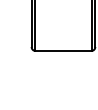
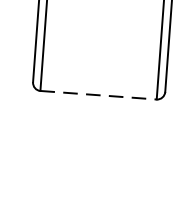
line: (63, 50) -> (98, 94), solid -> dashed

